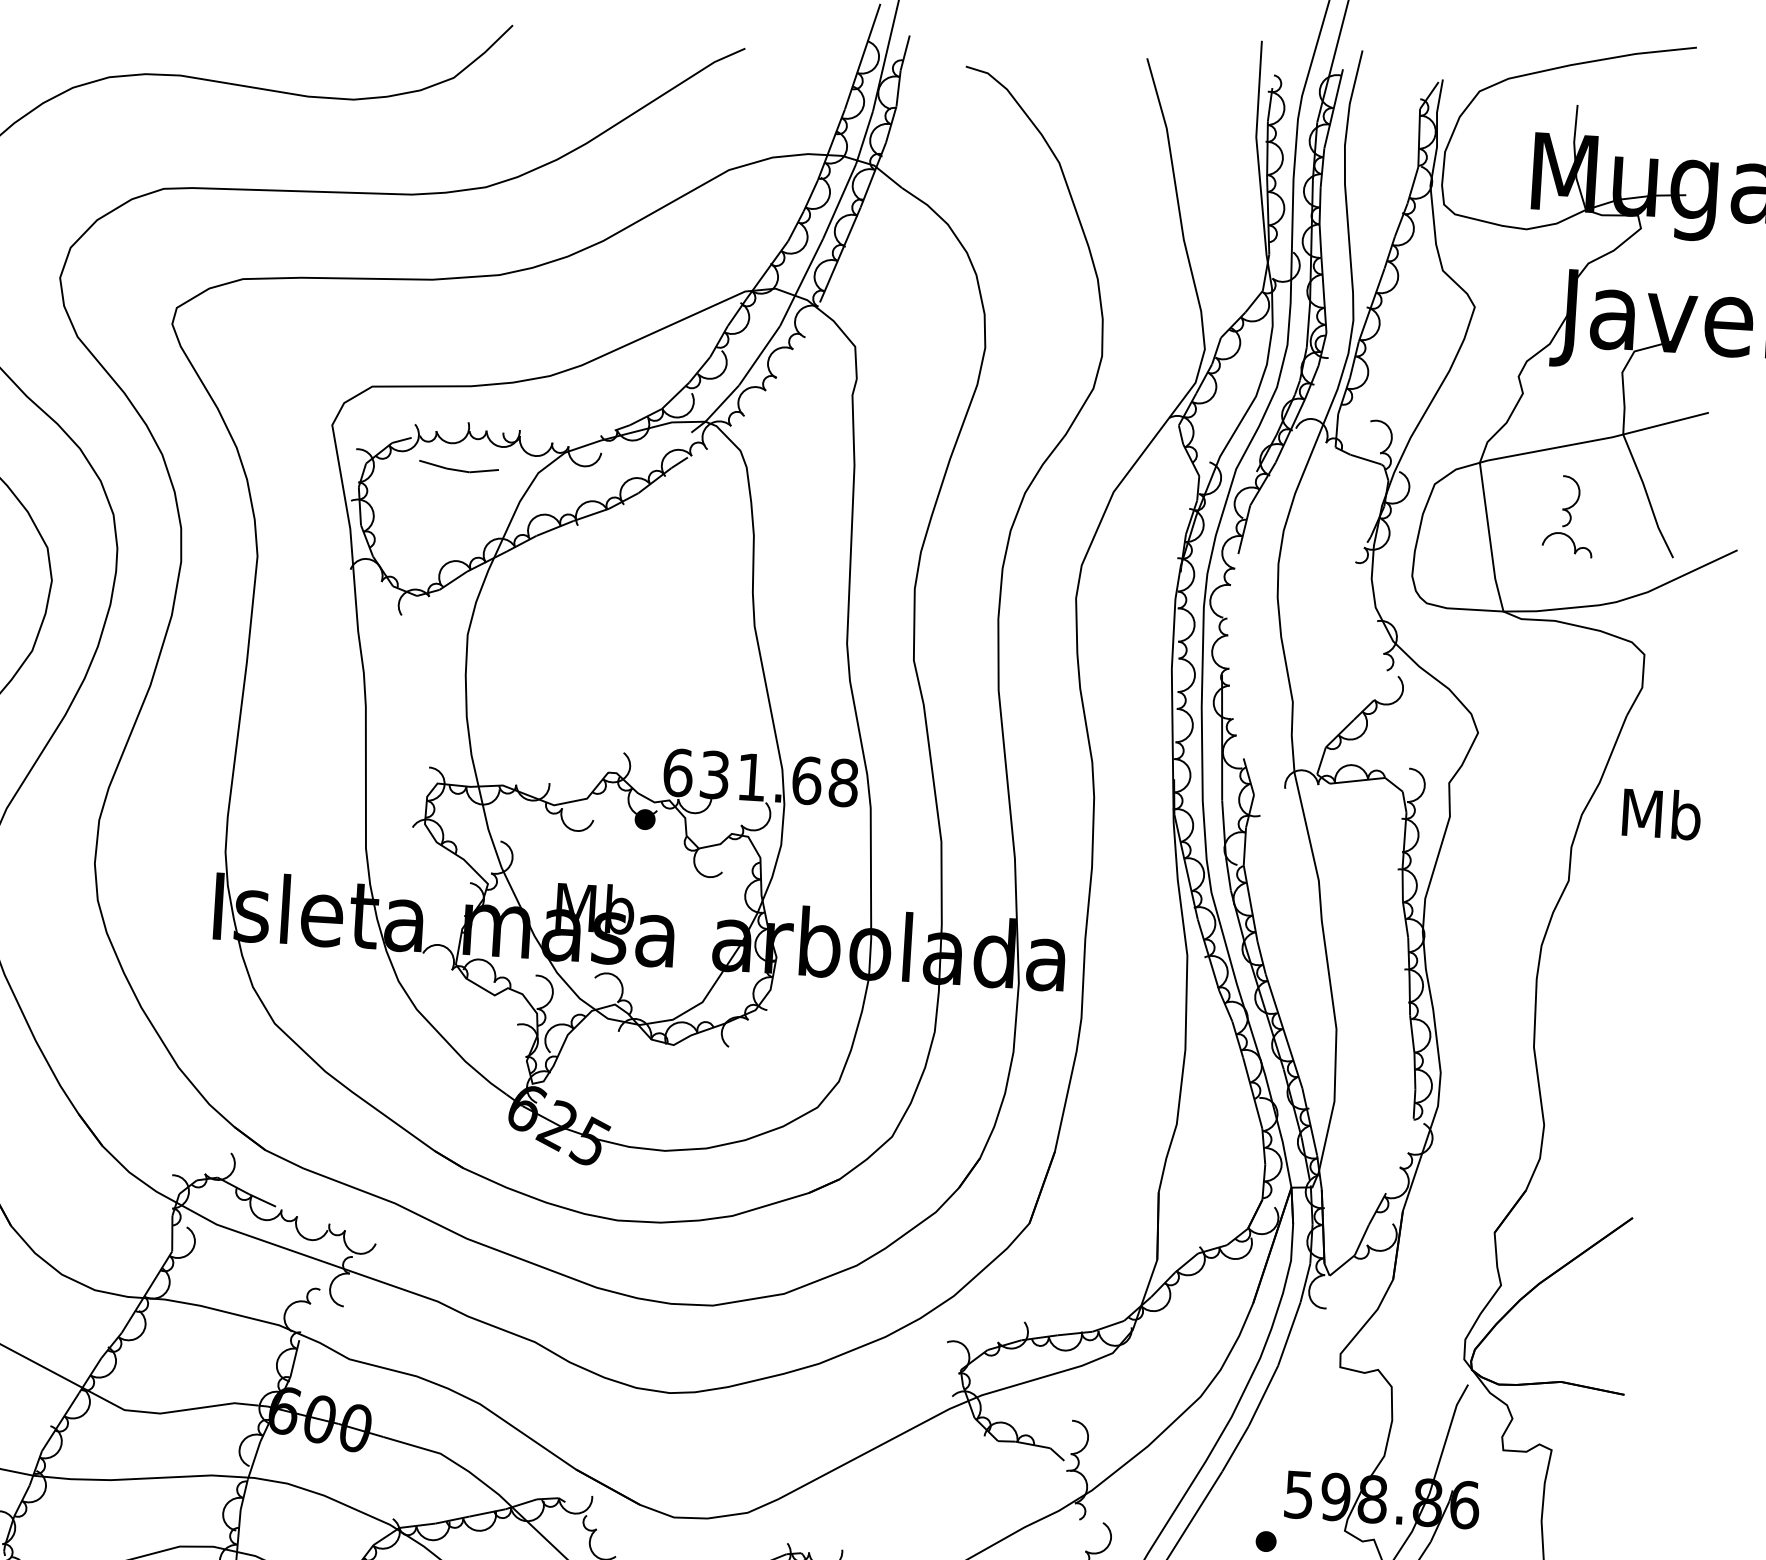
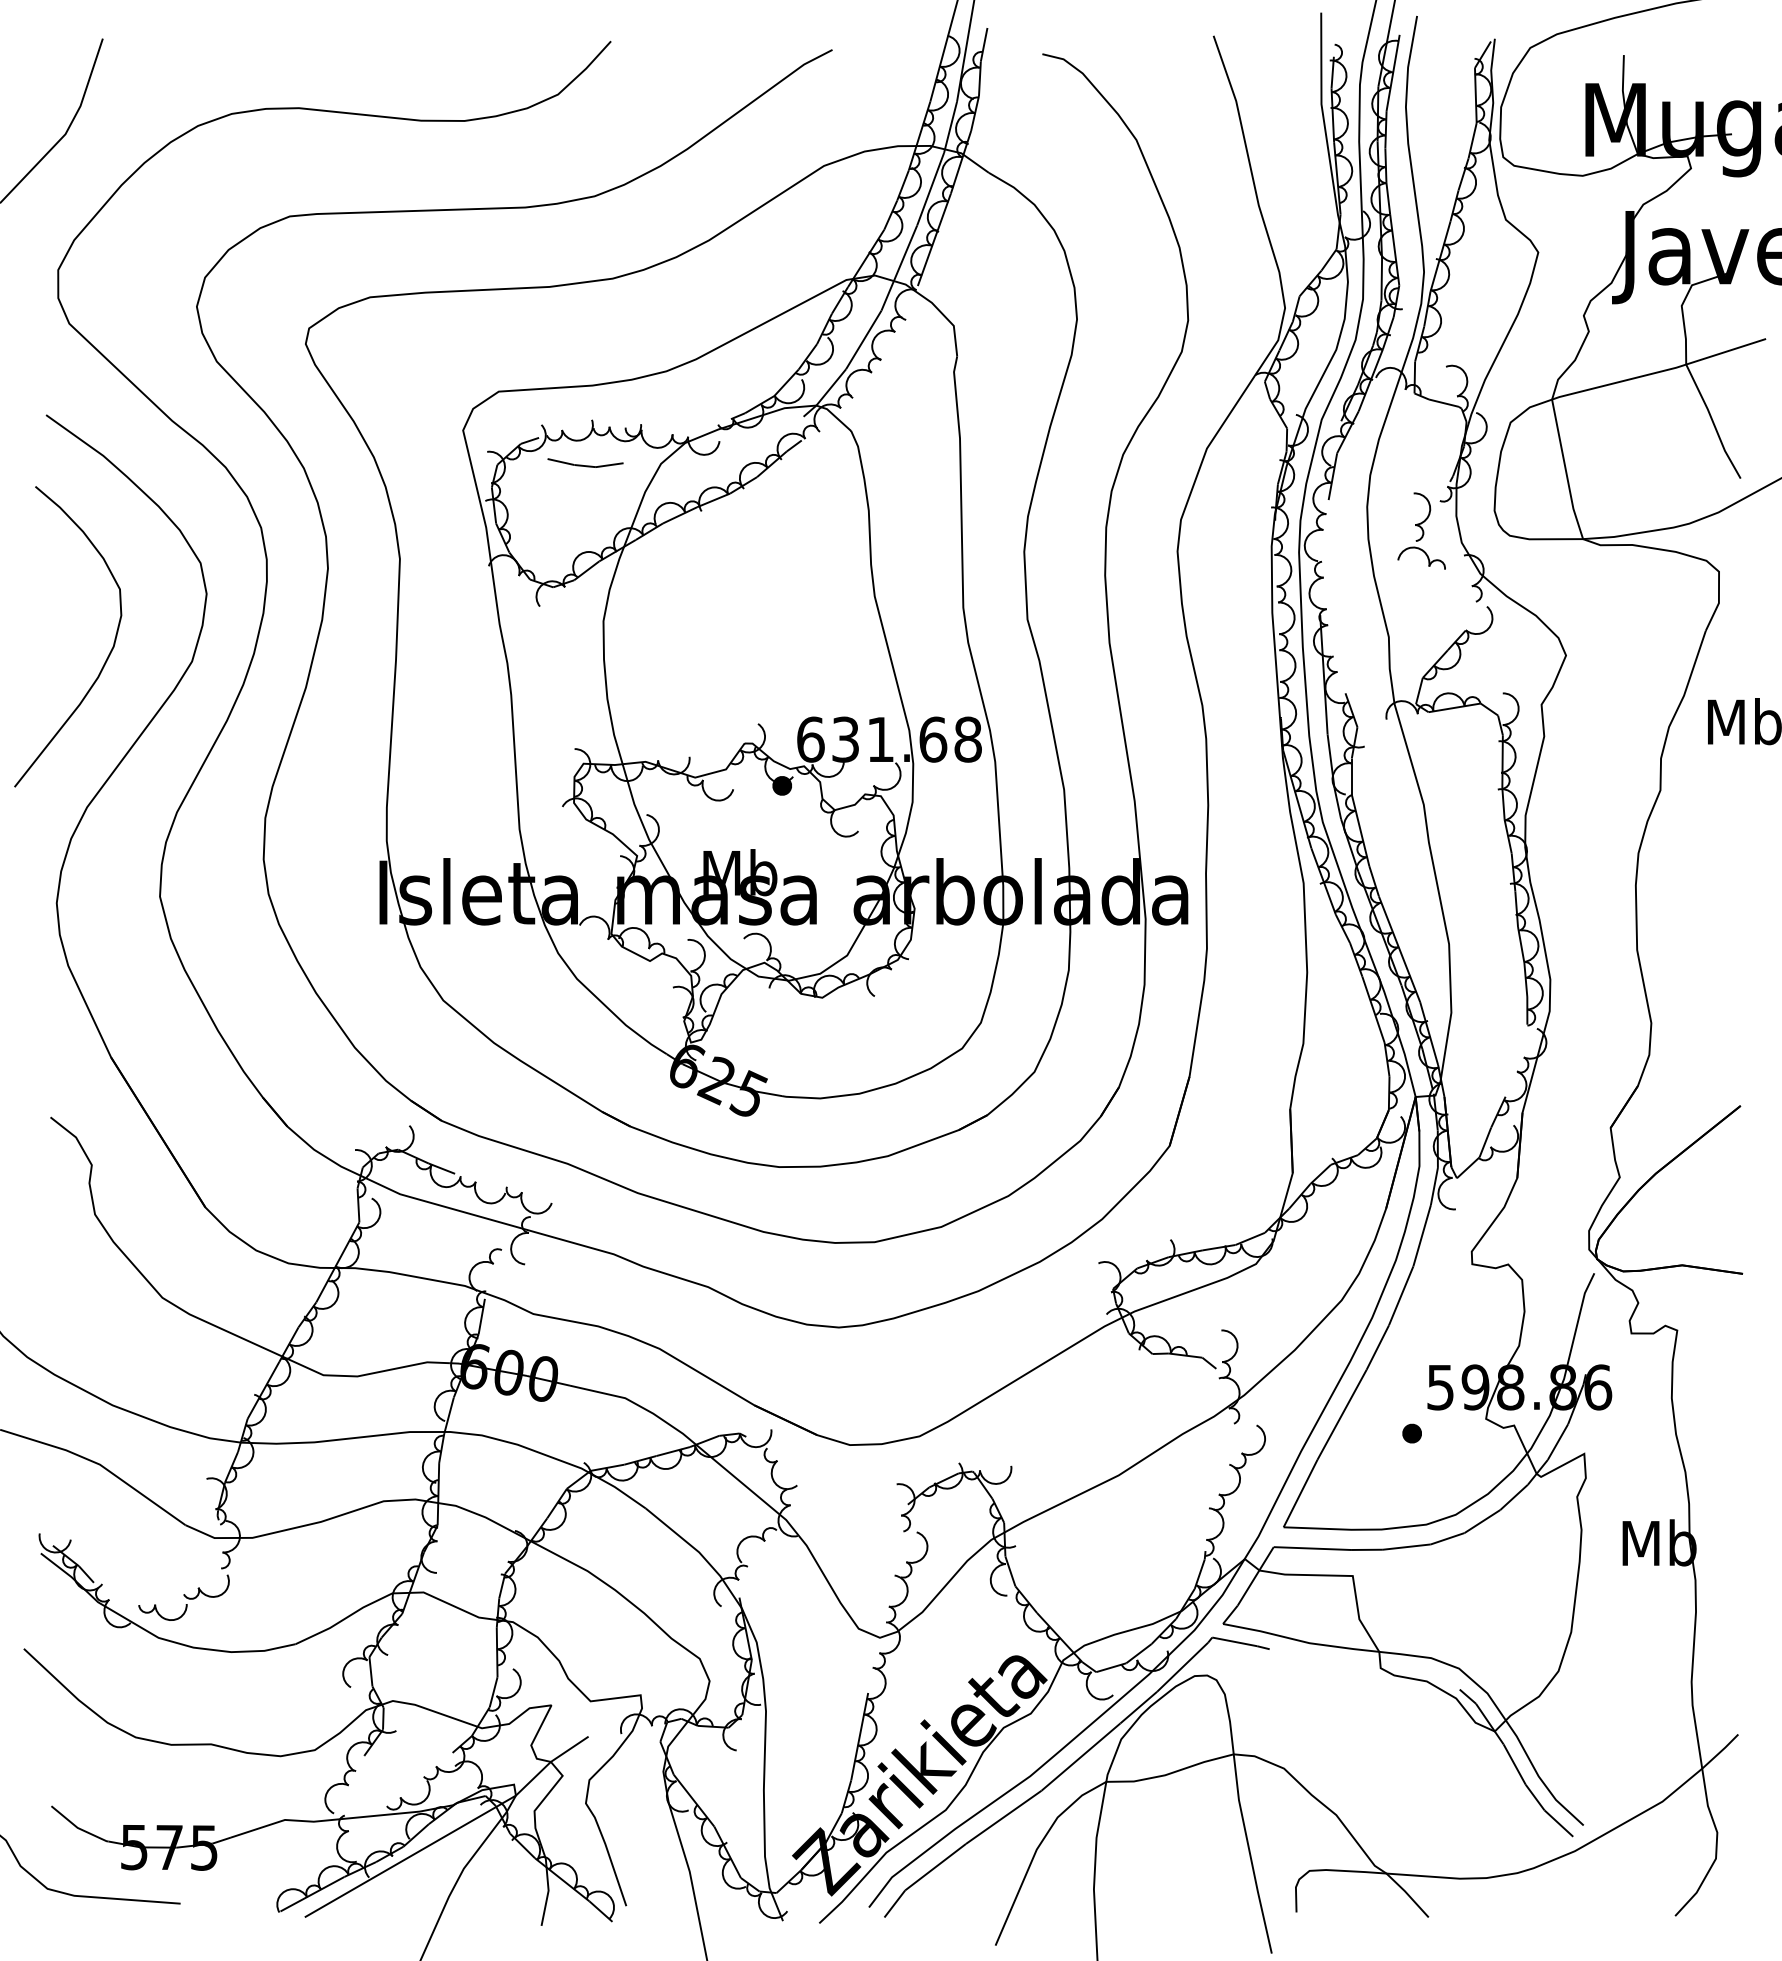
part: (1568, 515) -> (1421, 530), moved

